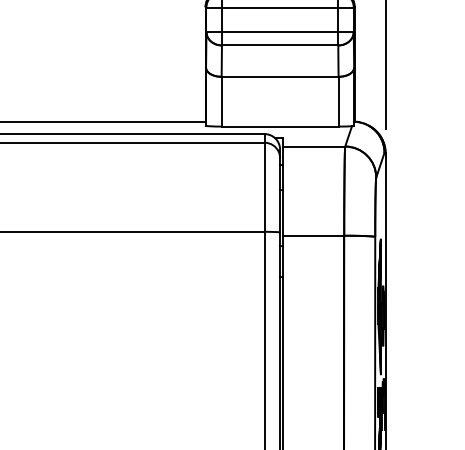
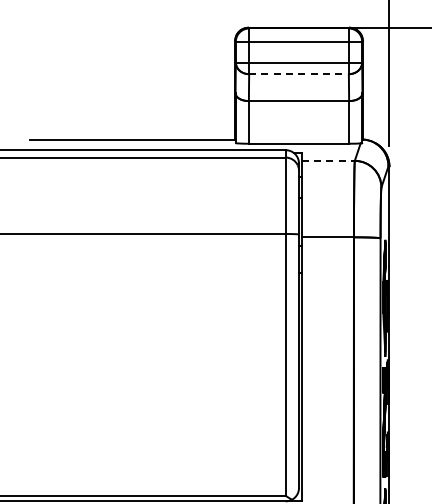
line: (280, 45) -> (299, 74), solid -> dashed
line: (314, 146) -> (328, 160), solid -> dashed

